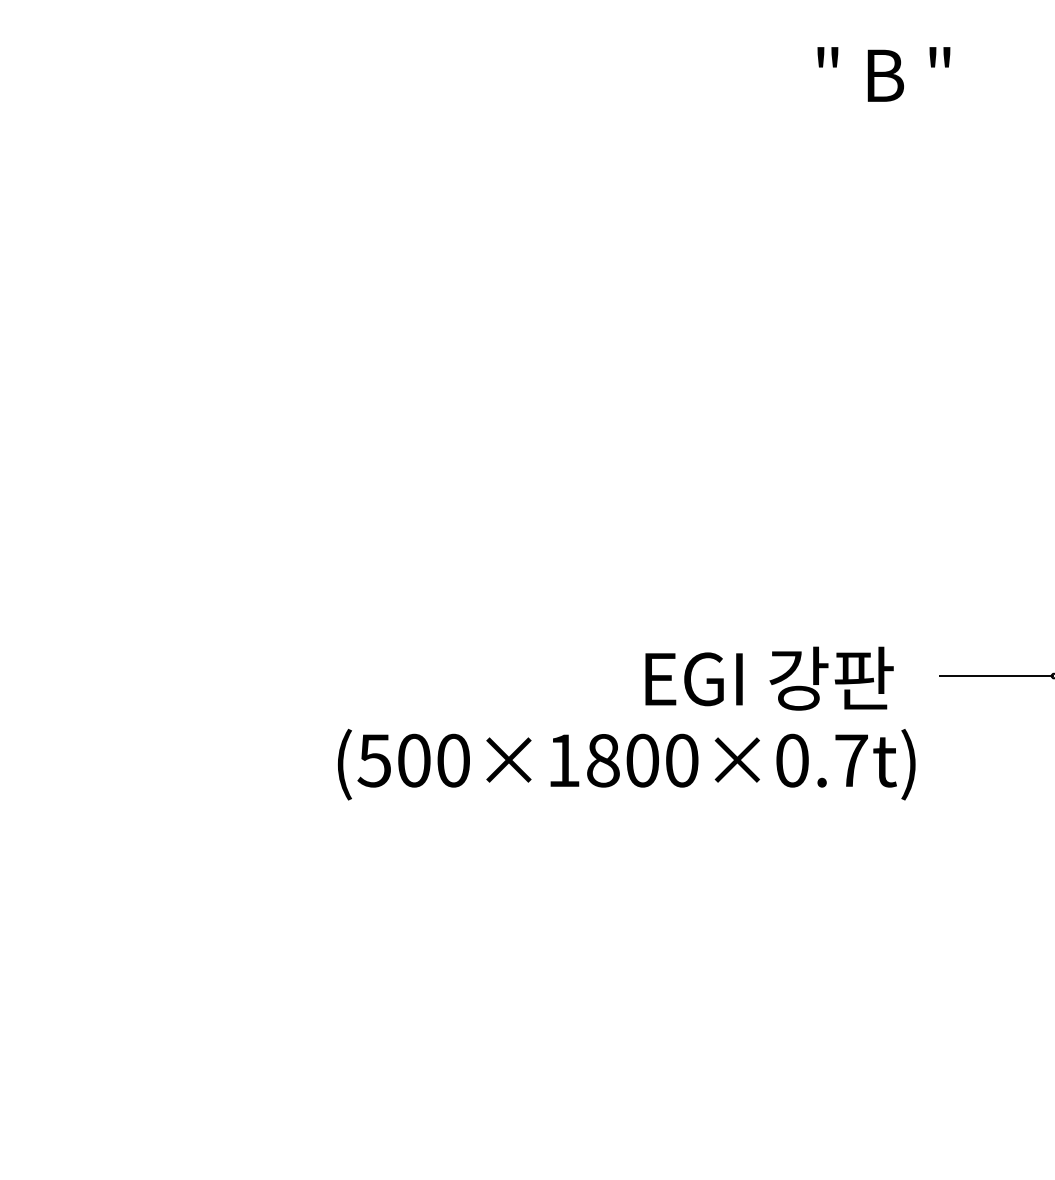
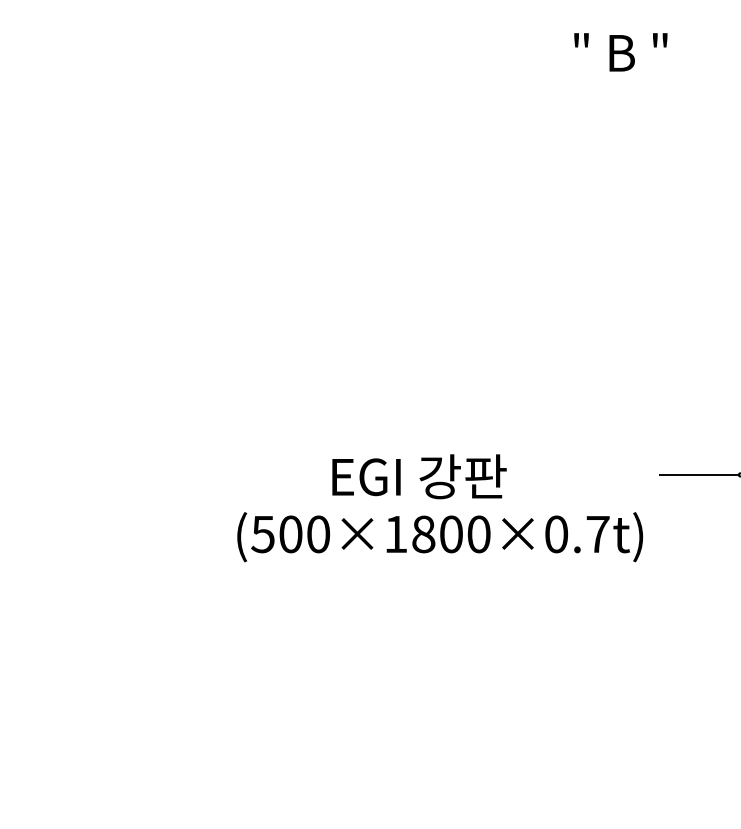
text: (769, 678) -> (419, 476), moved

